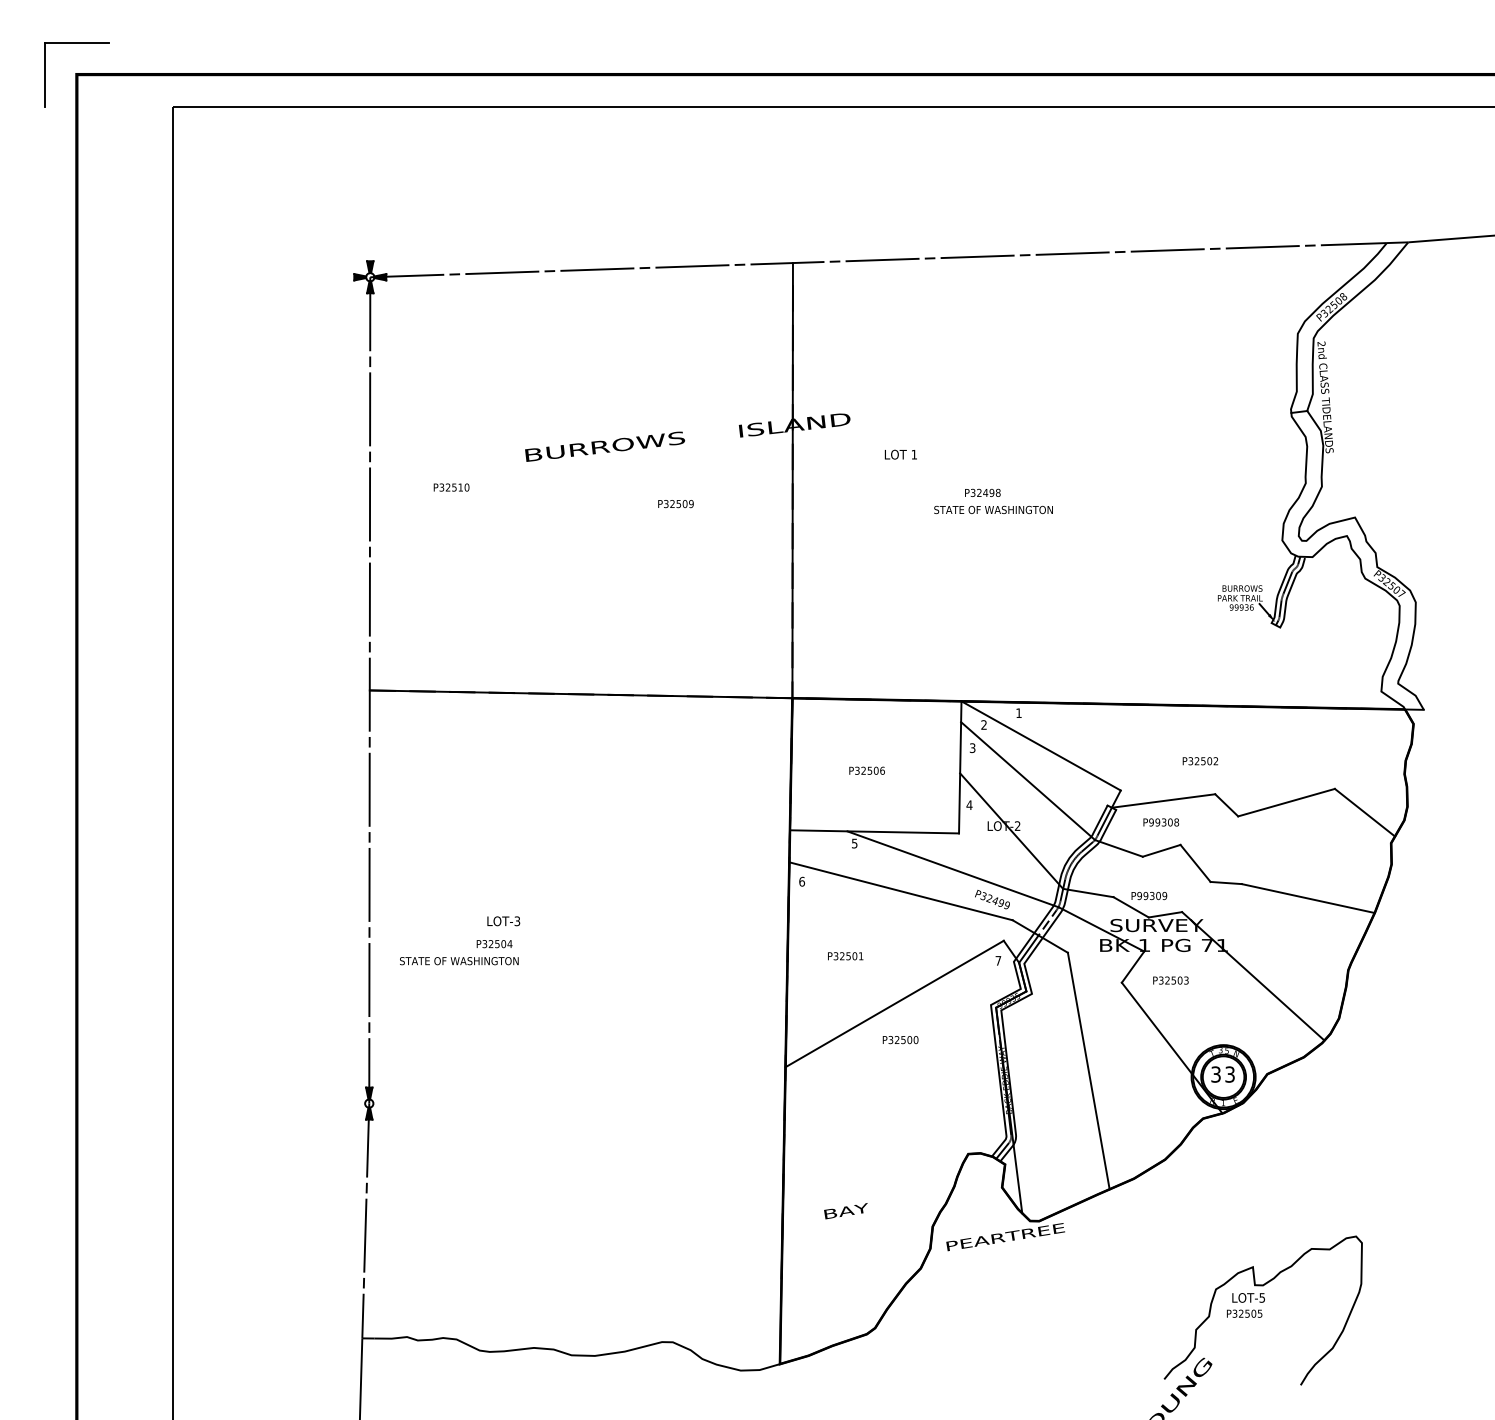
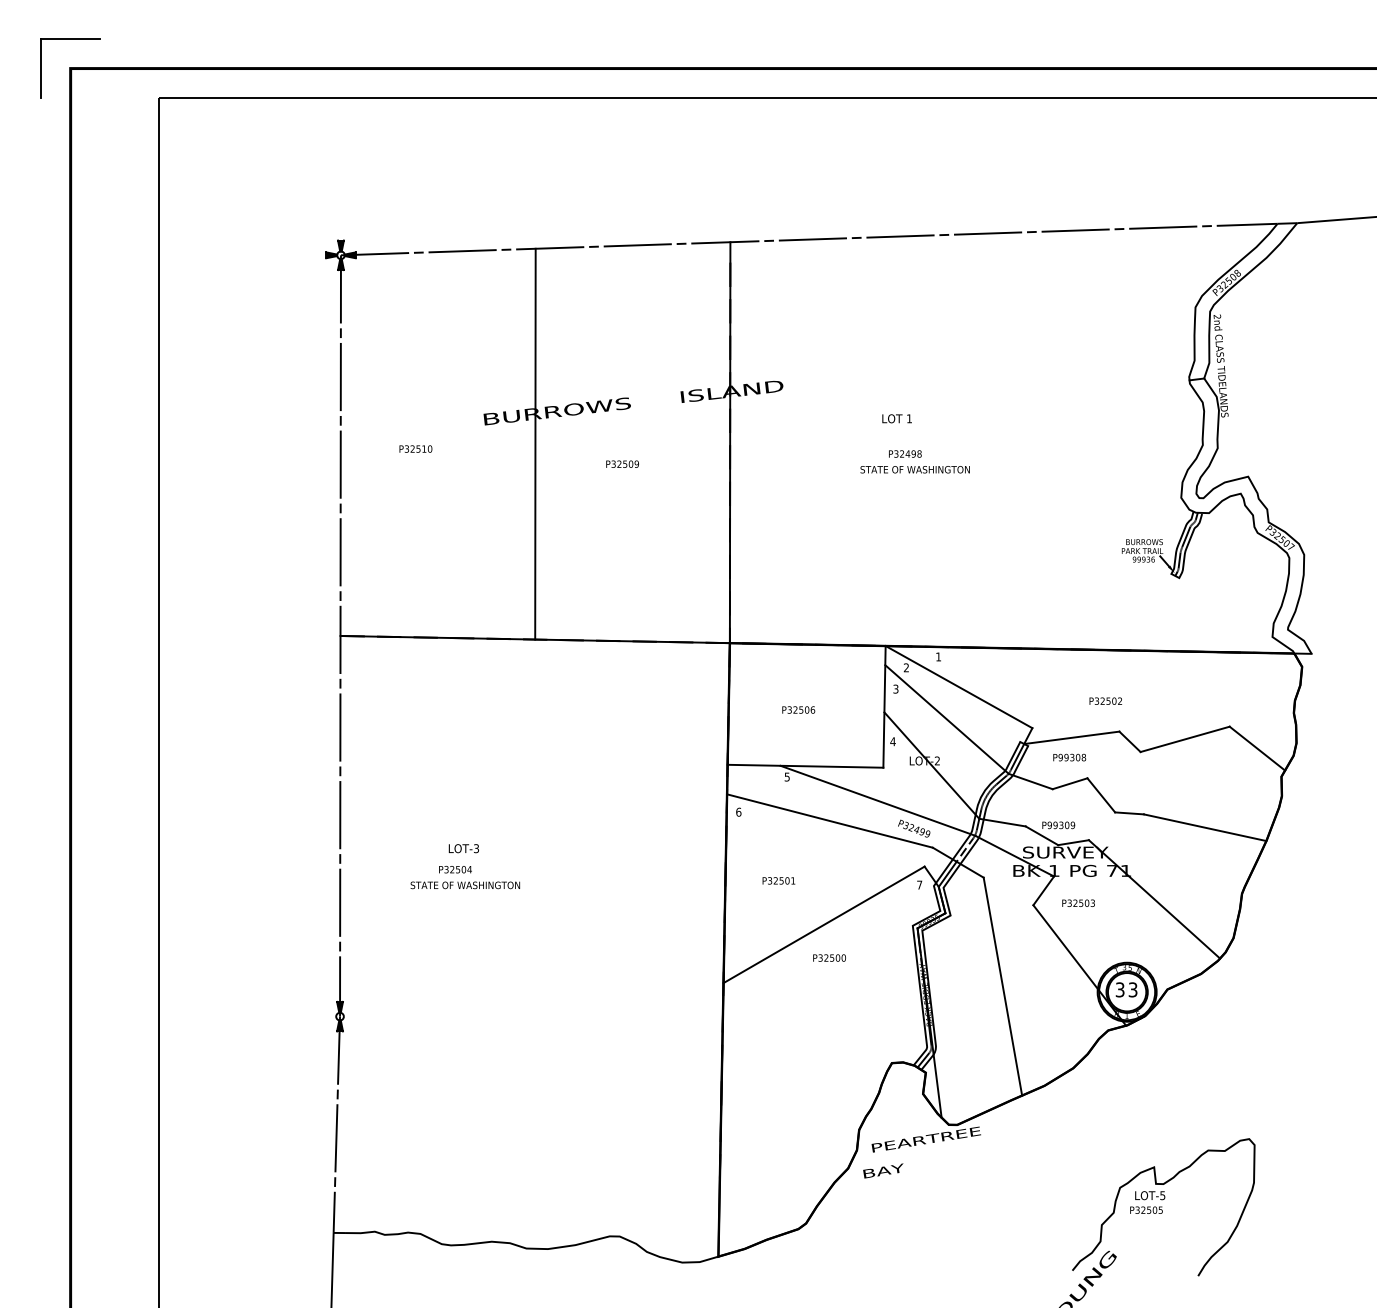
text: (900, 454) -> (896, 418), moved
line: (581, 482) -> (535, 444), added
text: (459, 961) -> (465, 885), moved
text: (845, 1211) -> (882, 1171), moved

